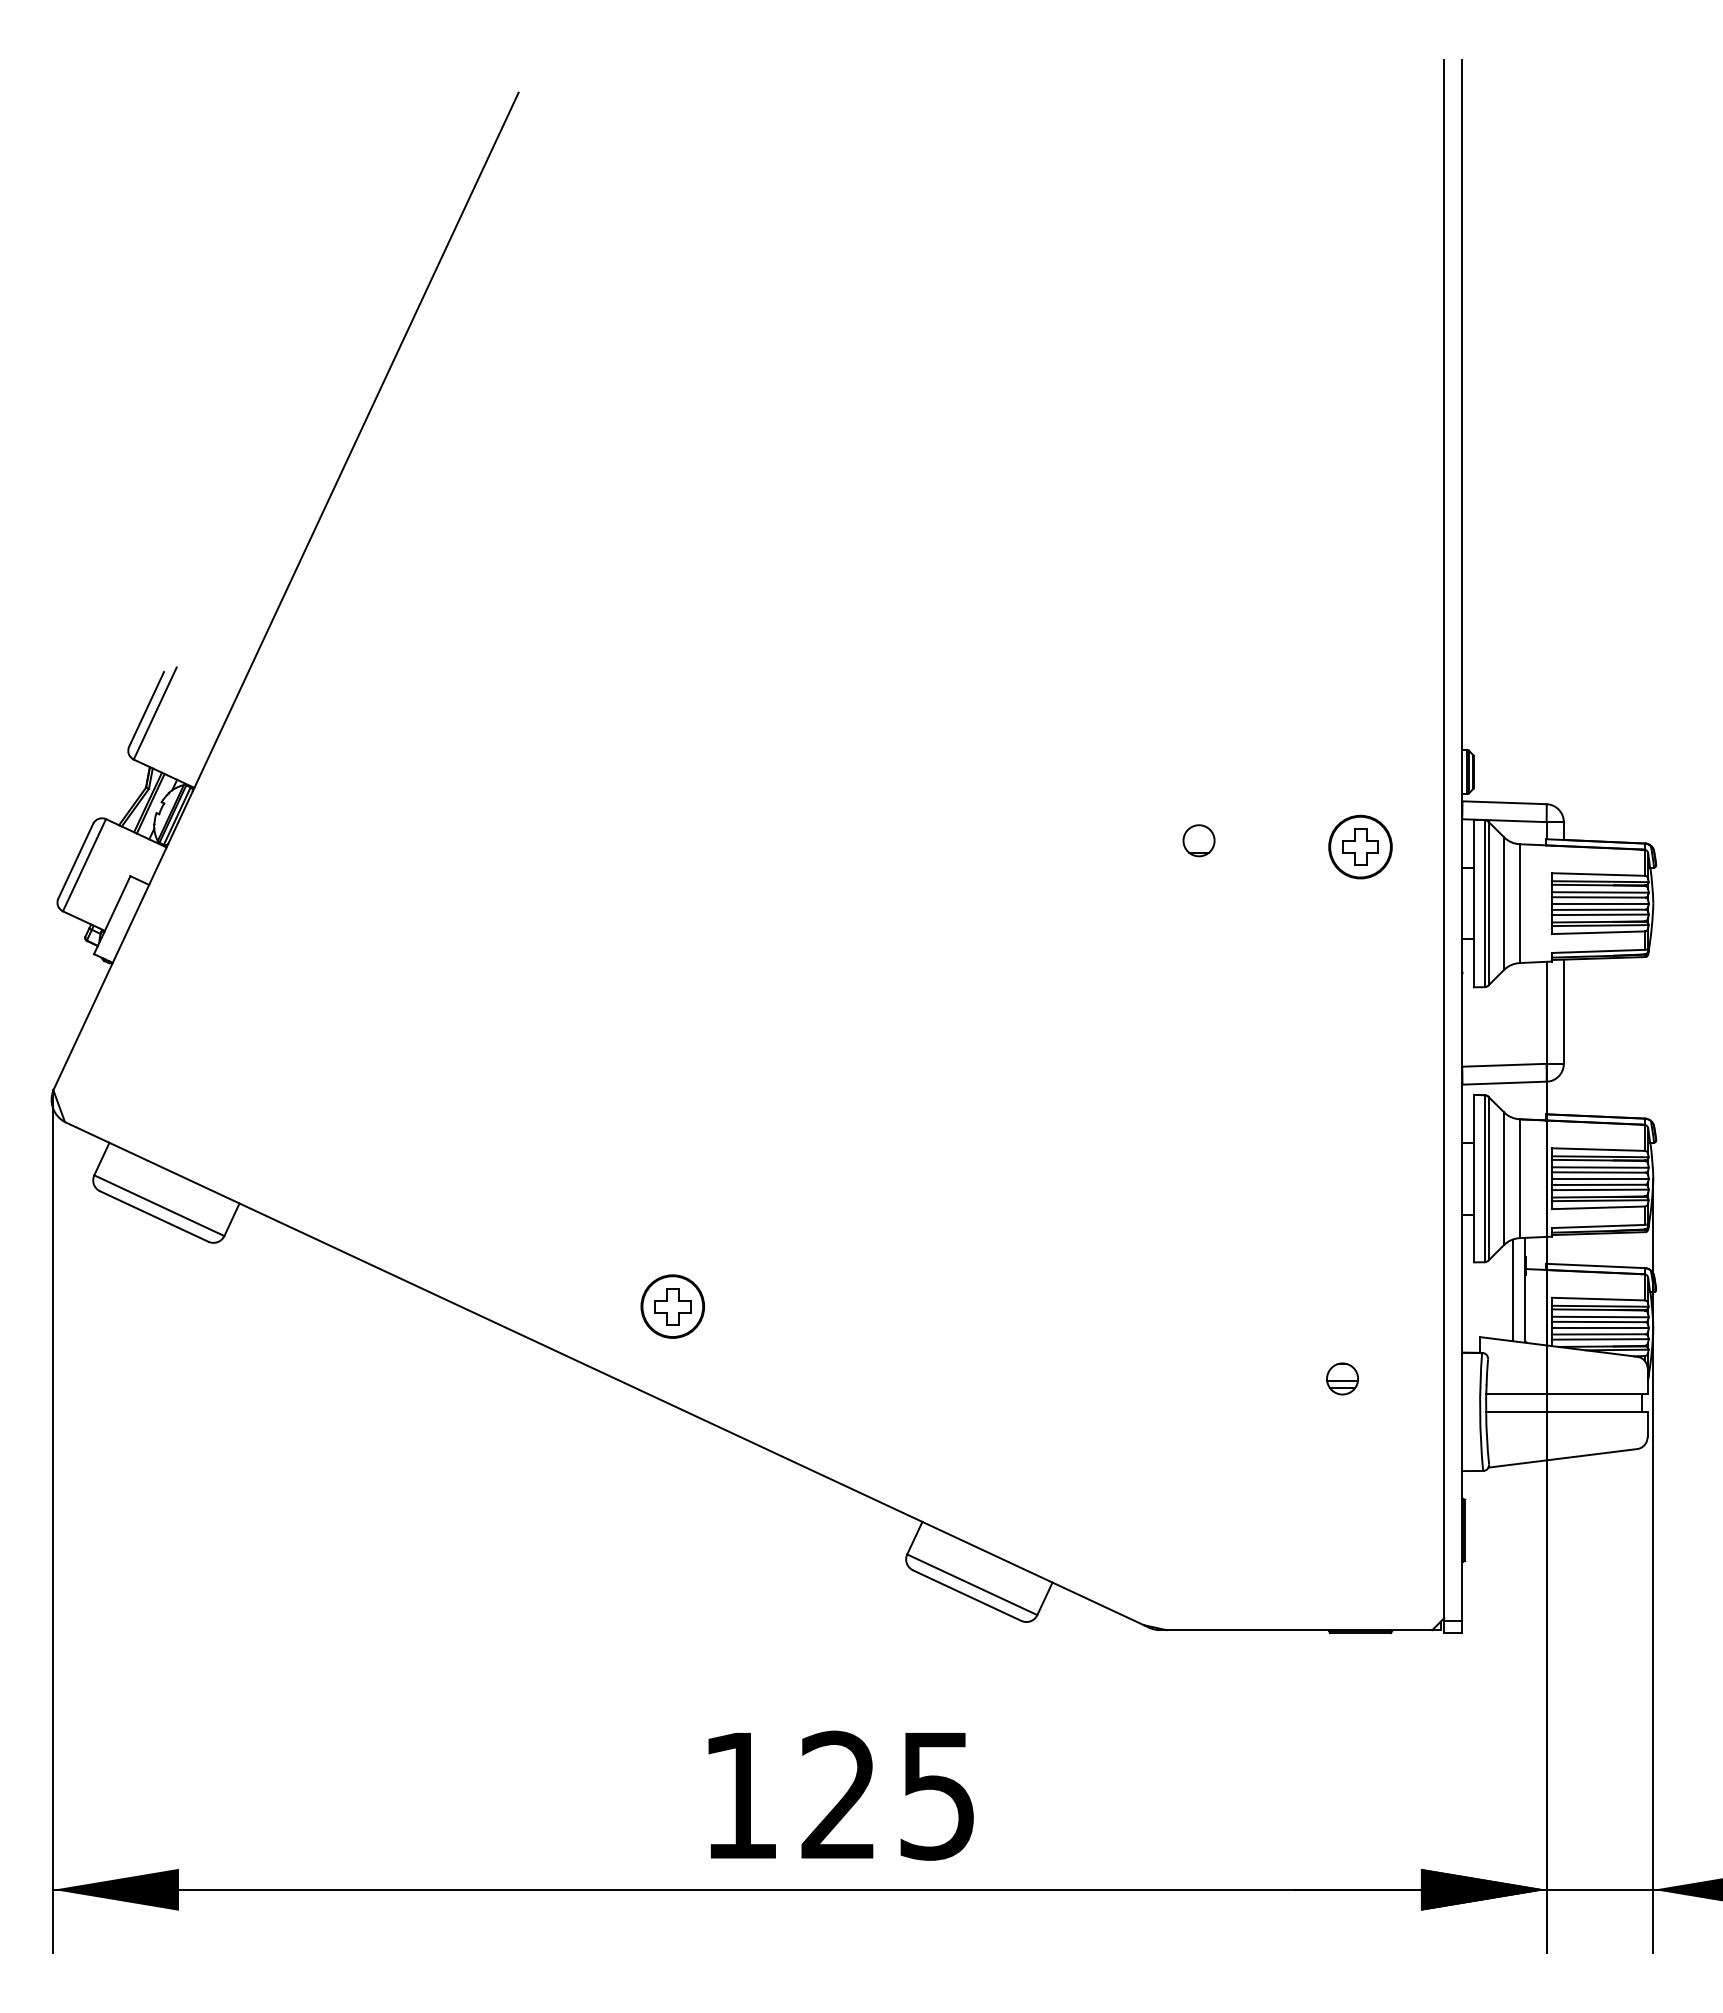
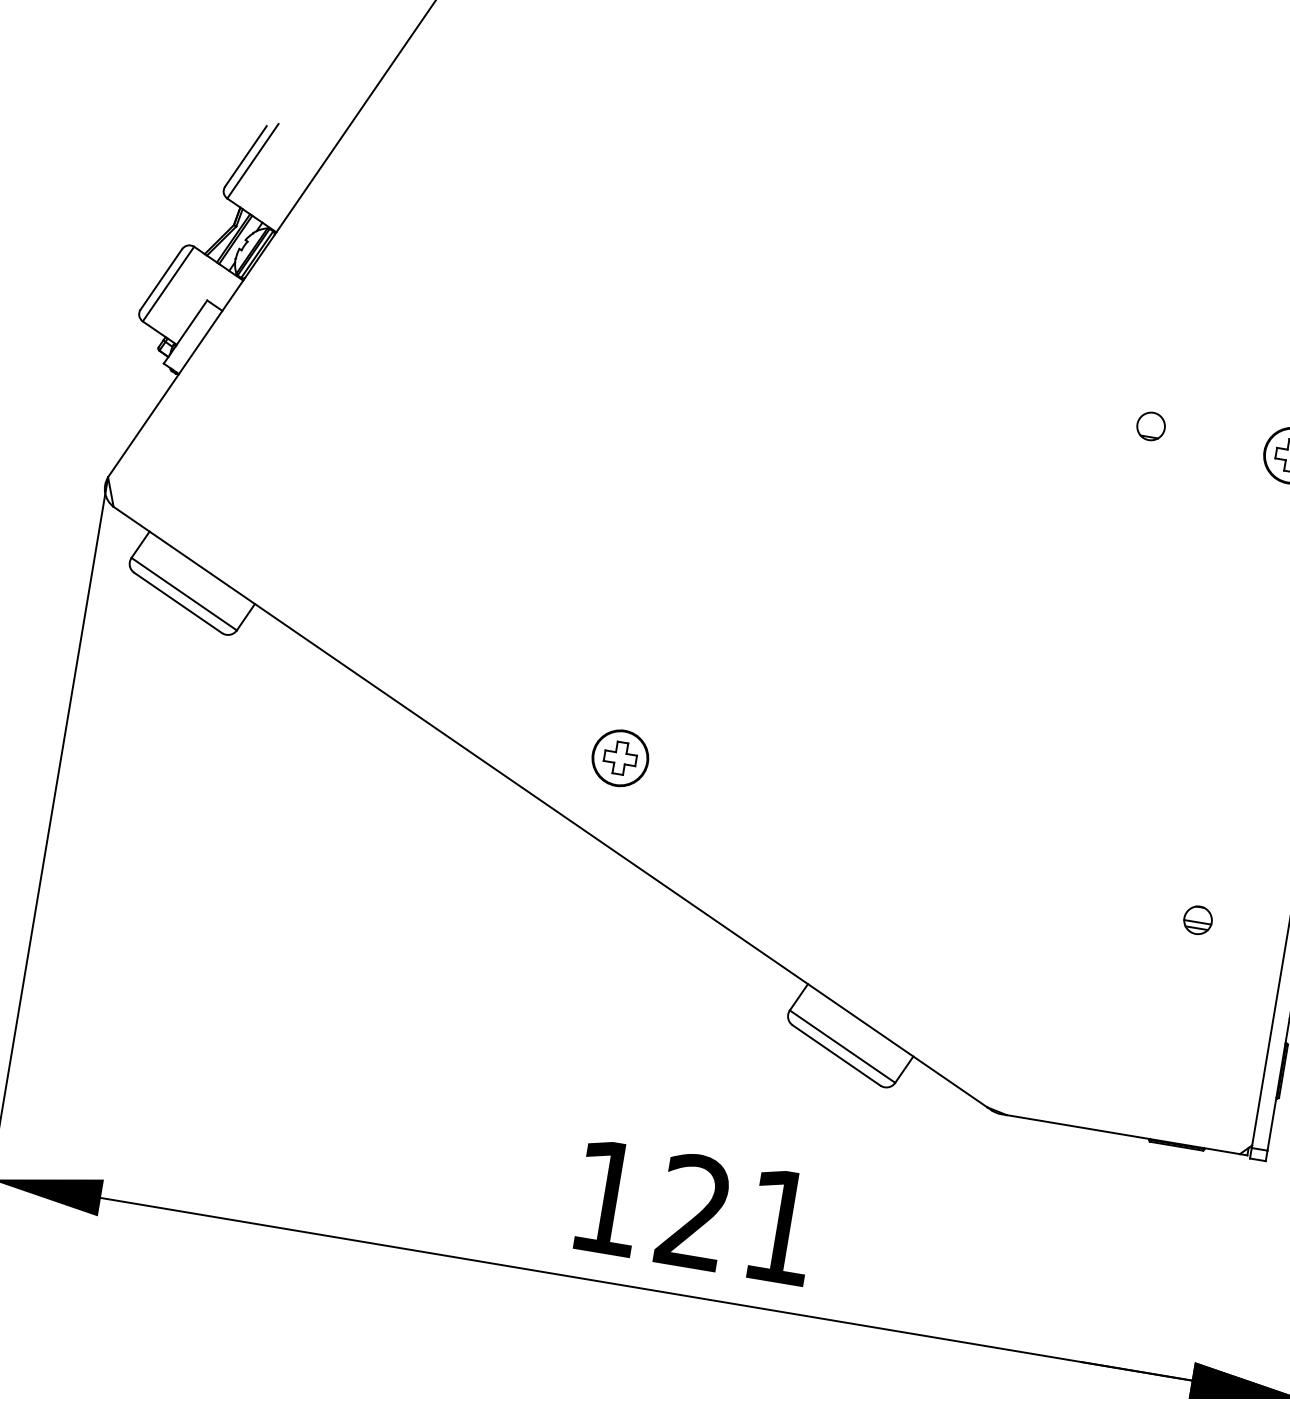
text: (936, 1796) -> (780, 1227), 125 -> 121

